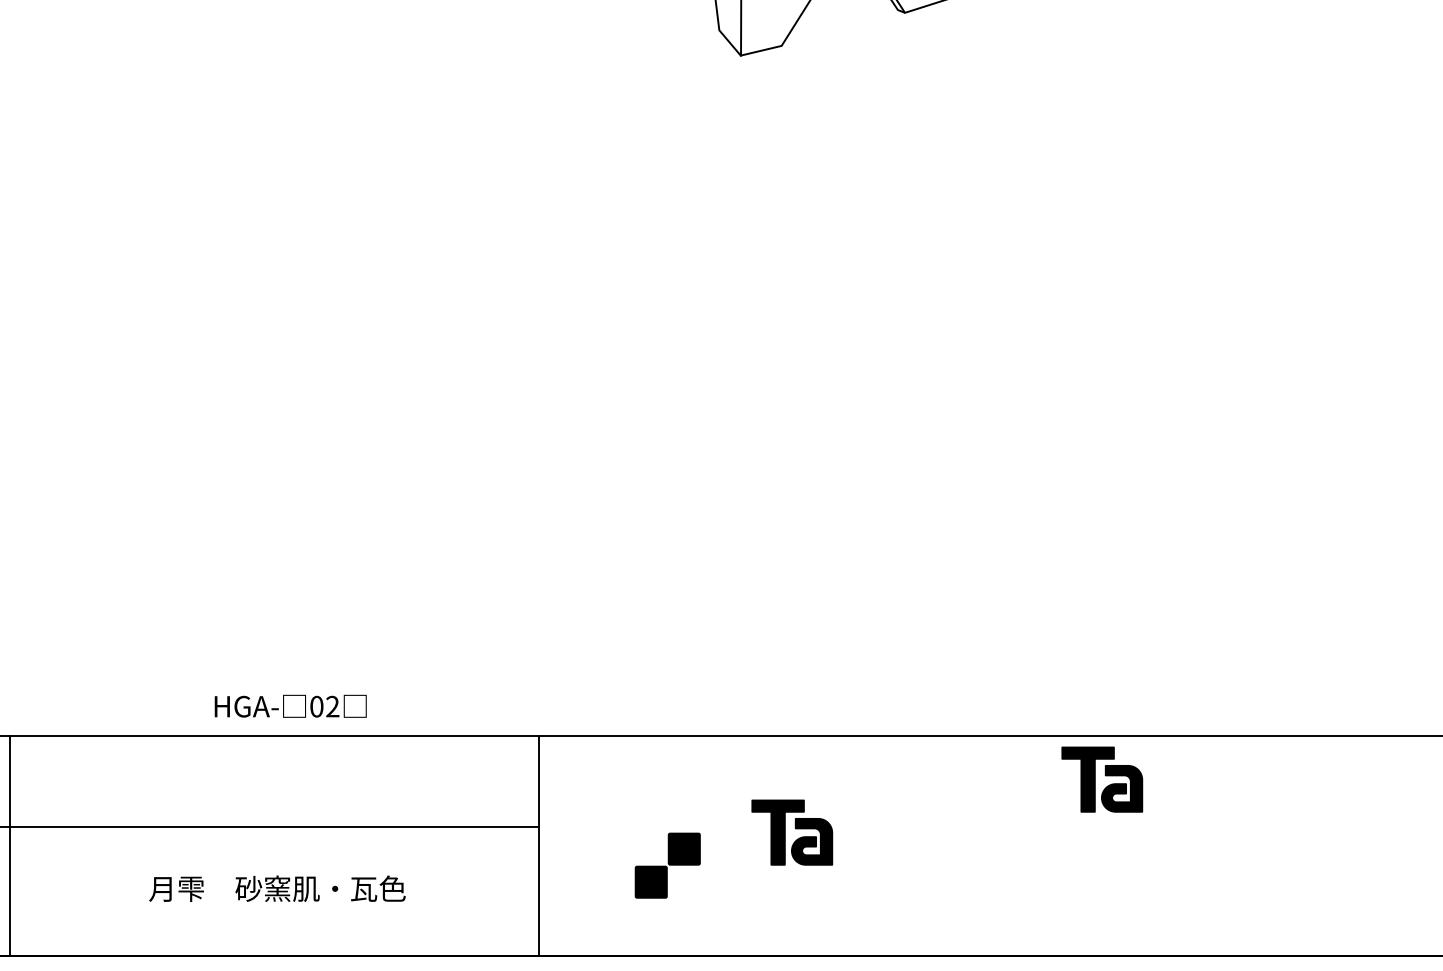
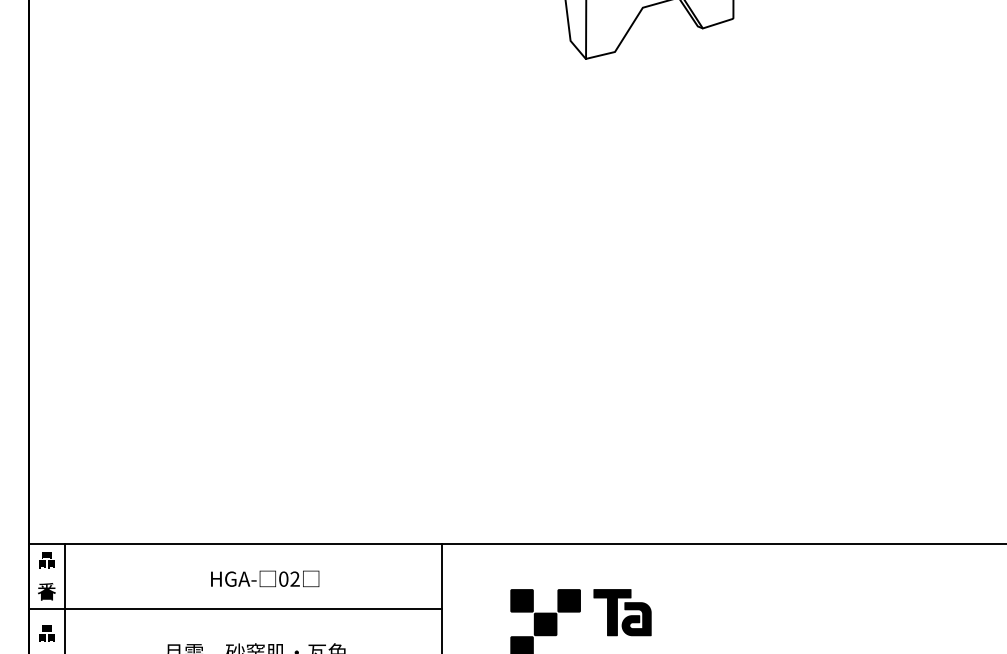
part: (290, 705) -> (264, 578), moved
part: (1102, 779) -> (843, 574), removed
fill: (650, 815) -> (521, 600), added
fill: (716, 815) -> (568, 600), added

